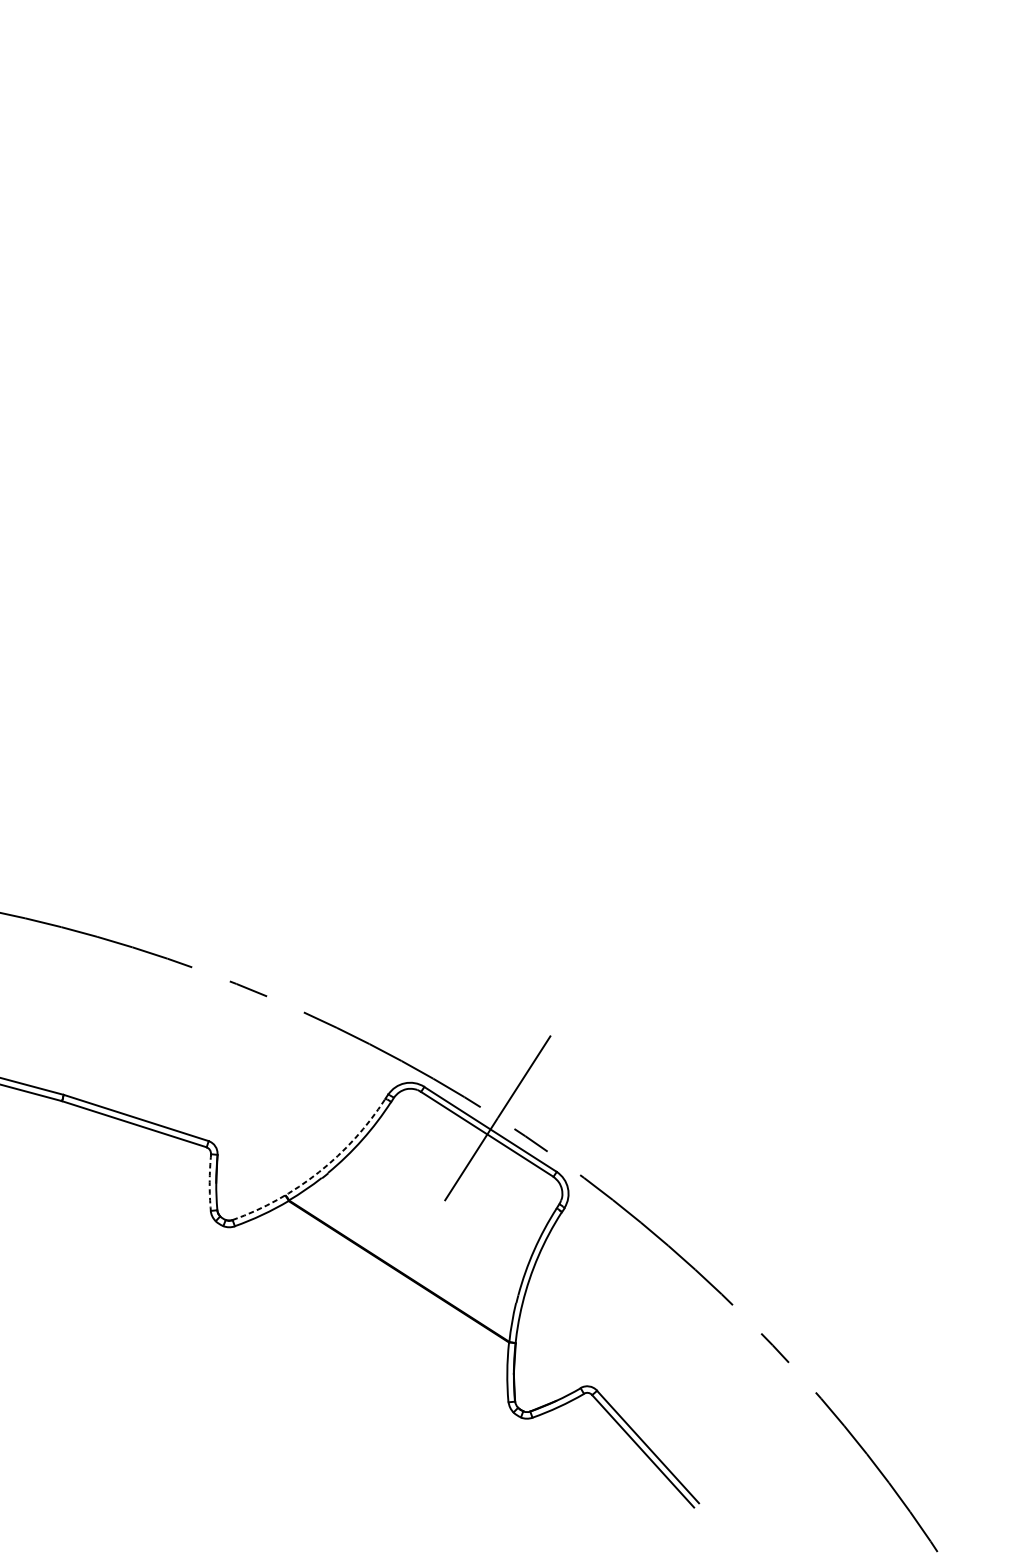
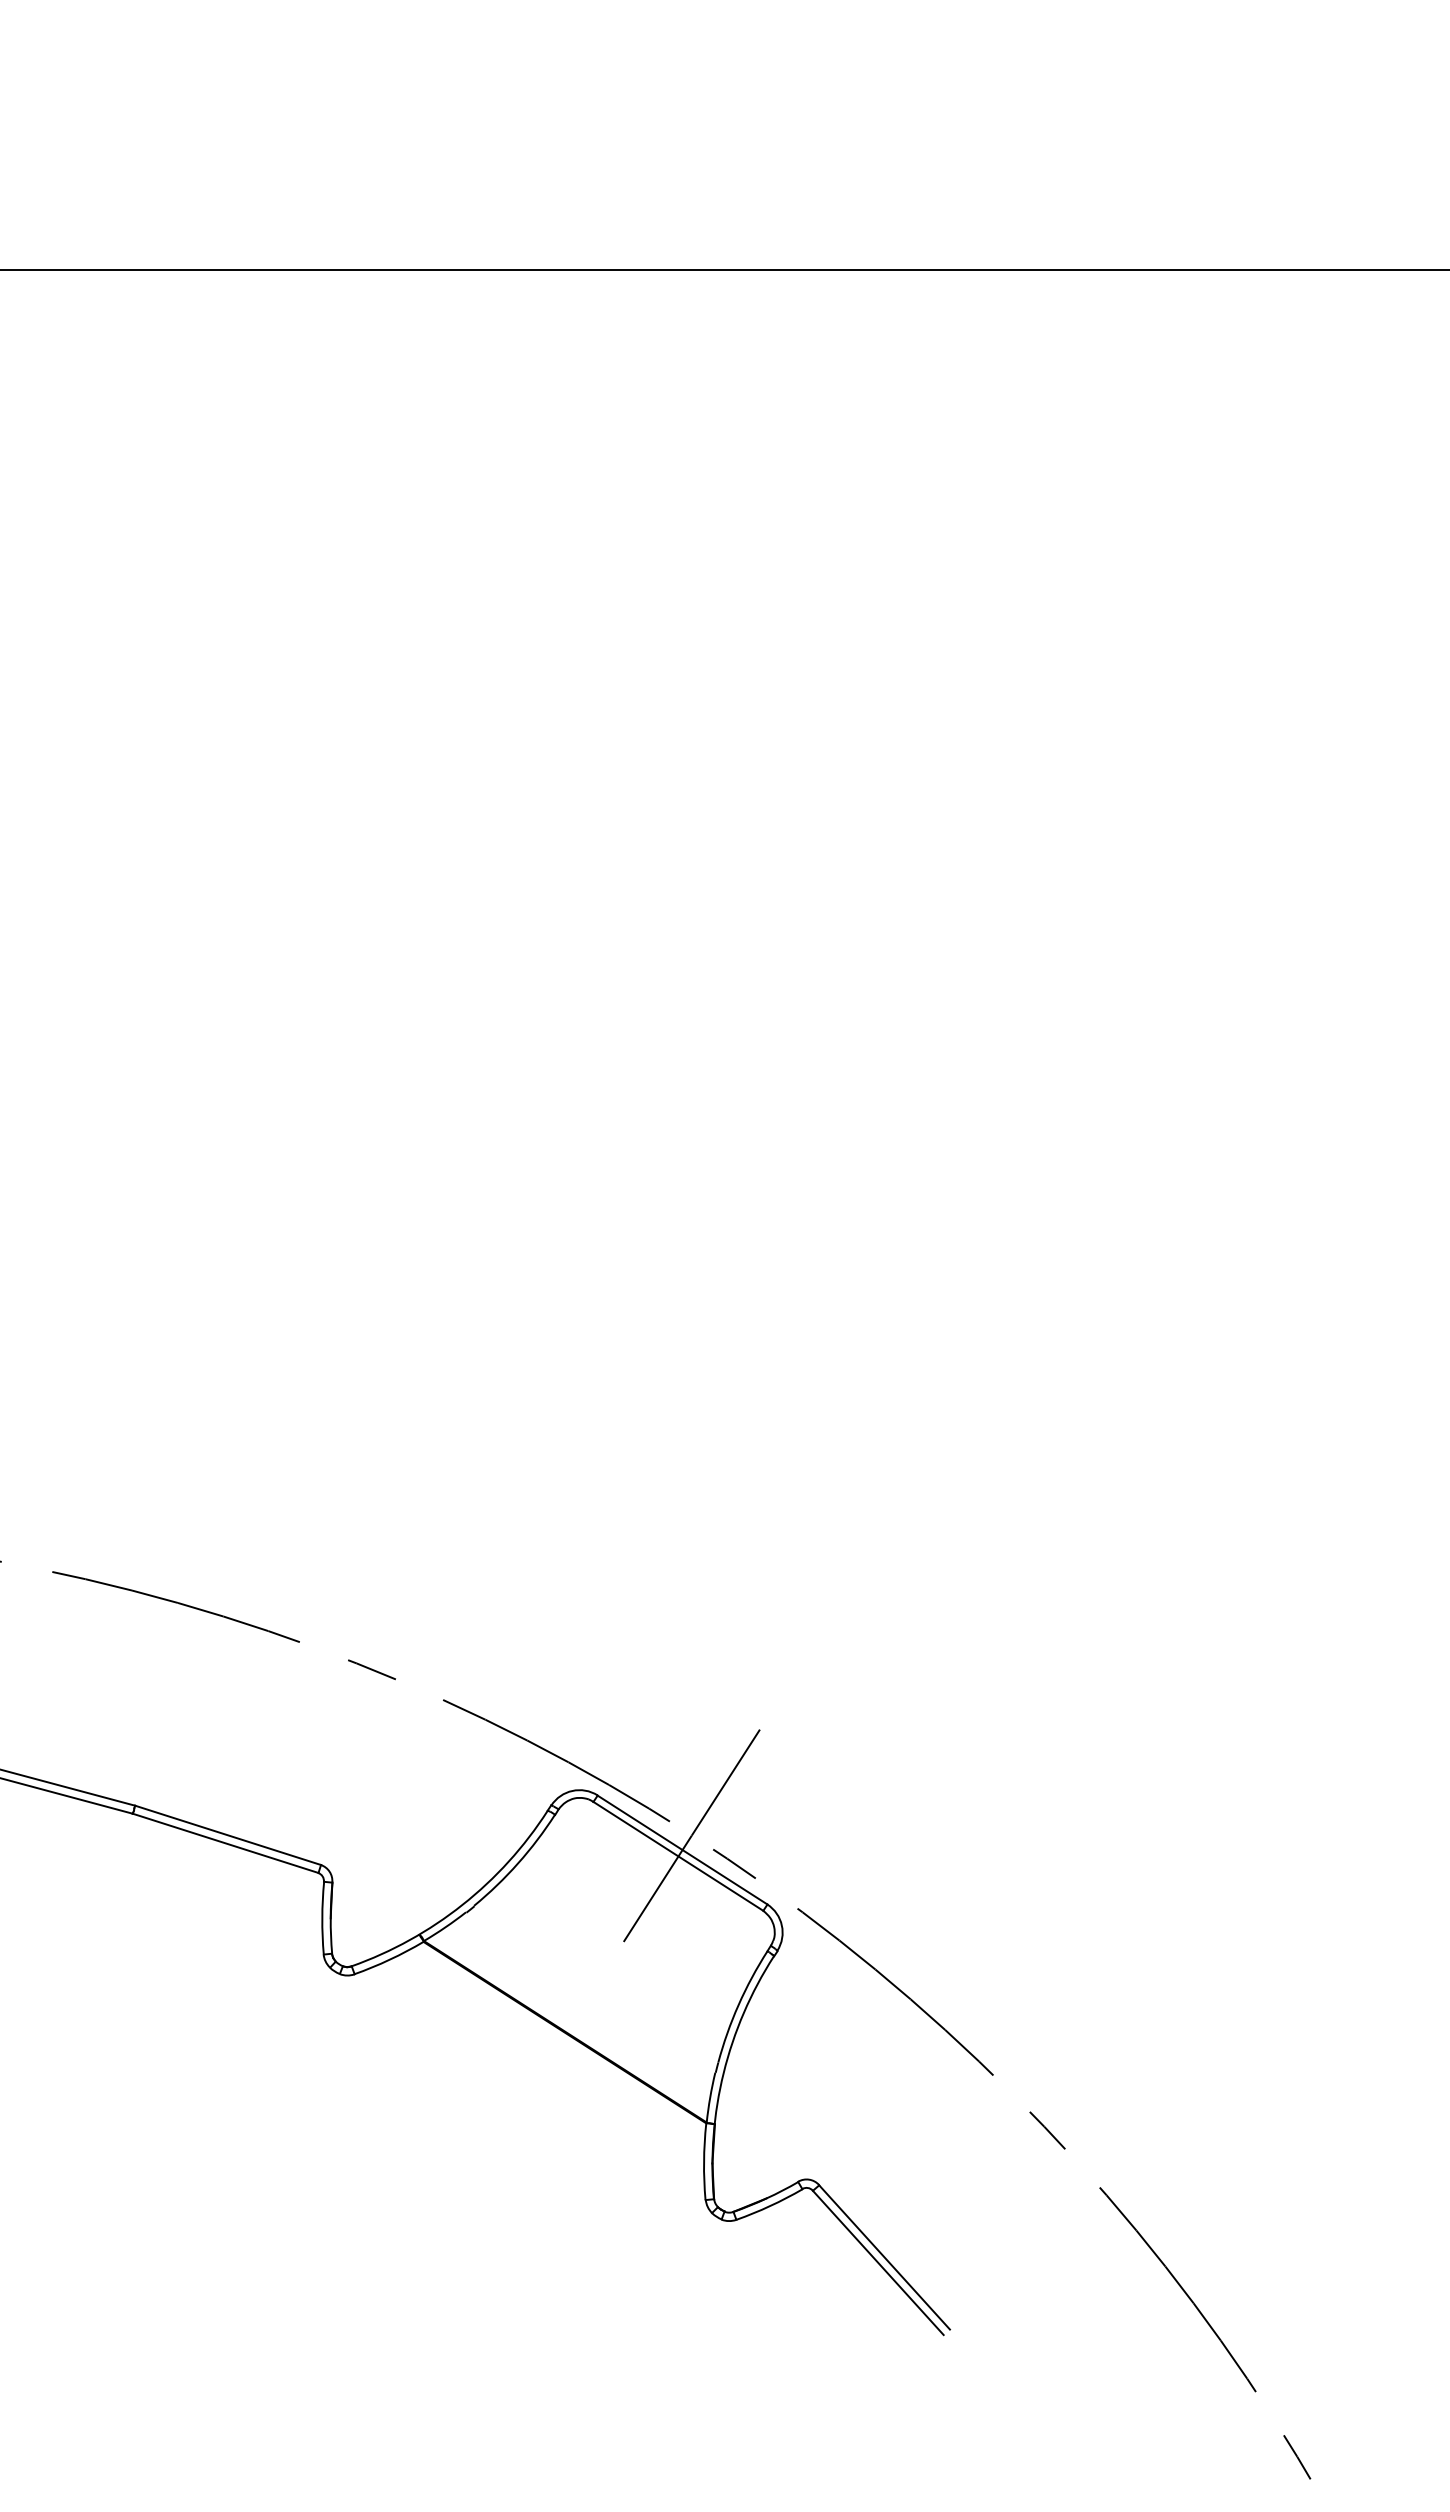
arc: (318, 1171) -> (462, 1904), dashed -> solid
arc: (209, 1182) -> (322, 1918), dashed -> solid

